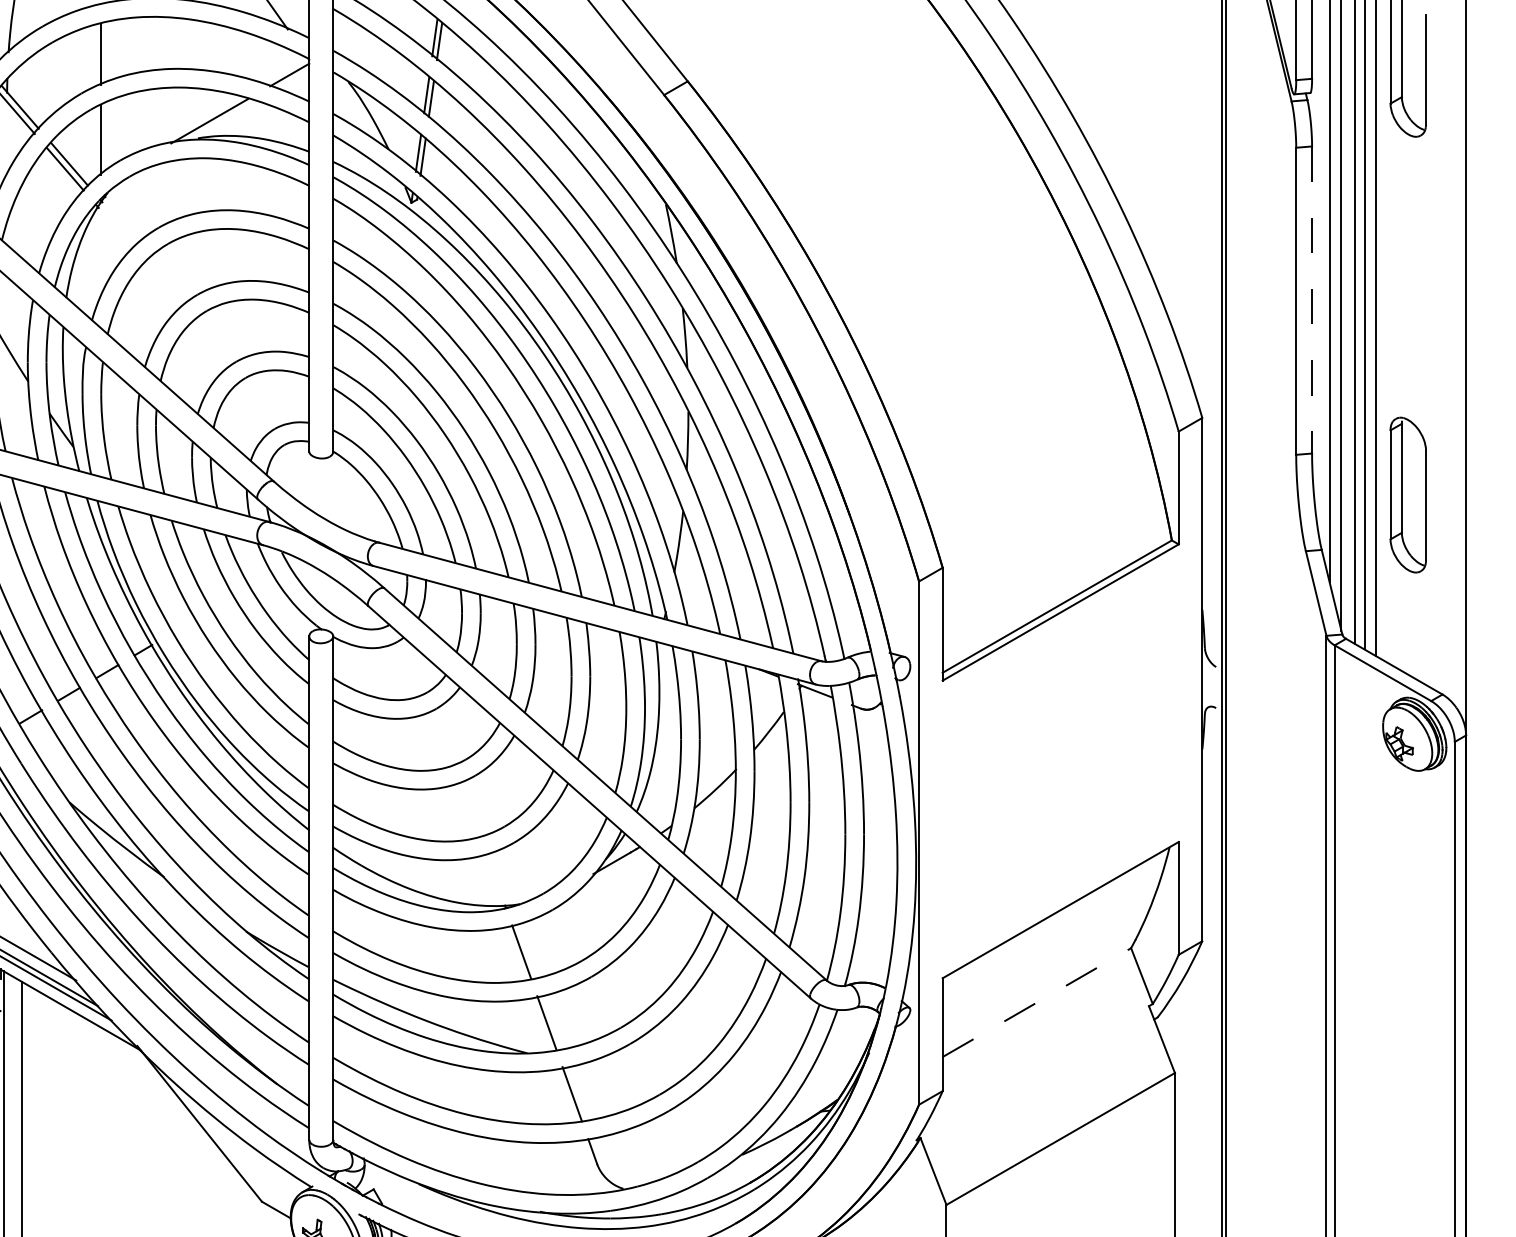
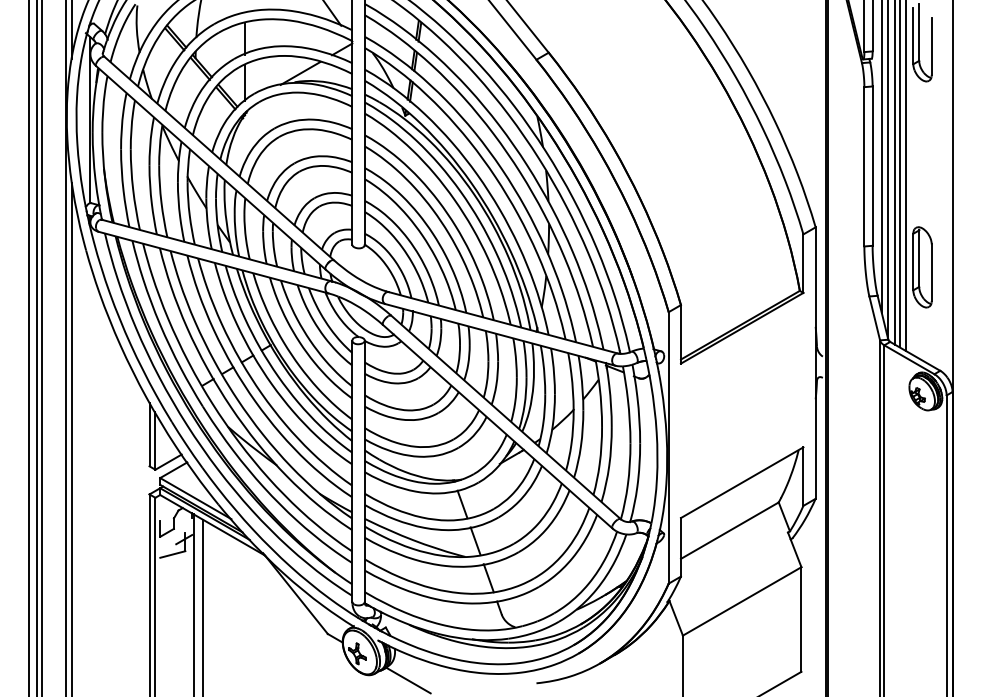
line: (1311, 300) -> (872, 166), dashed -> solid
line: (1038, 1002) -> (730, 530), dashed -> solid

